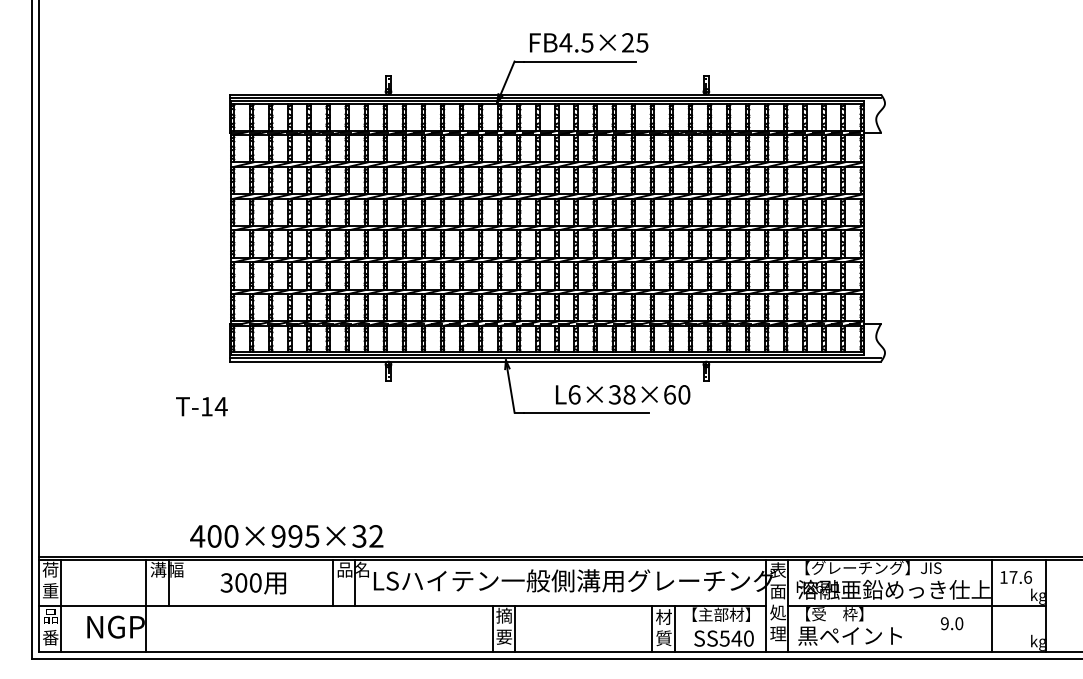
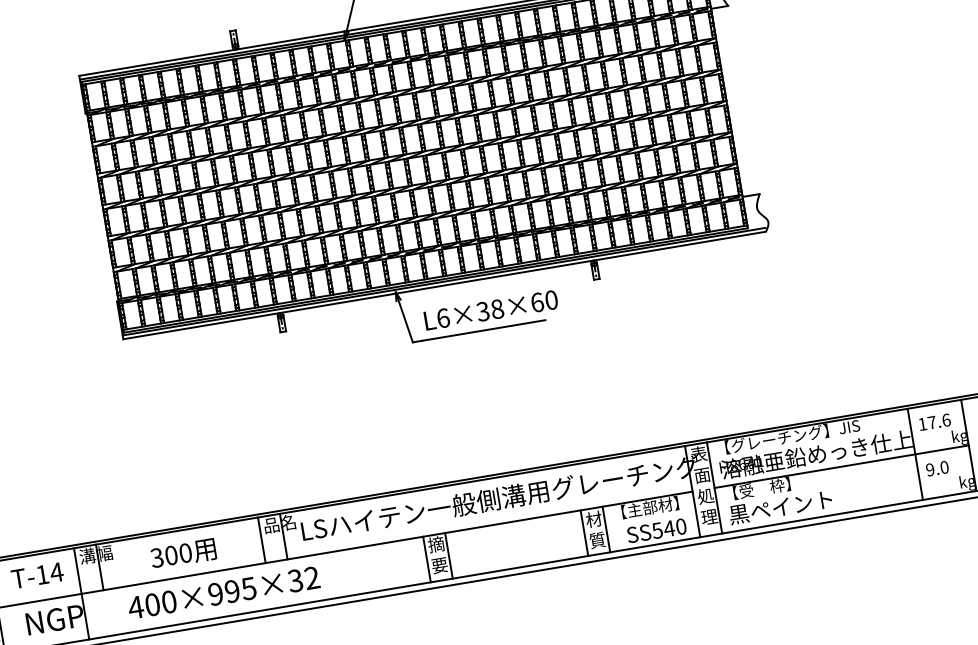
text: (623, 394) -> (491, 309), moved
text: (201, 406) -> (37, 575), moved
text: (286, 536) -> (223, 593), moved
text: (952, 623) -> (937, 468), moved

